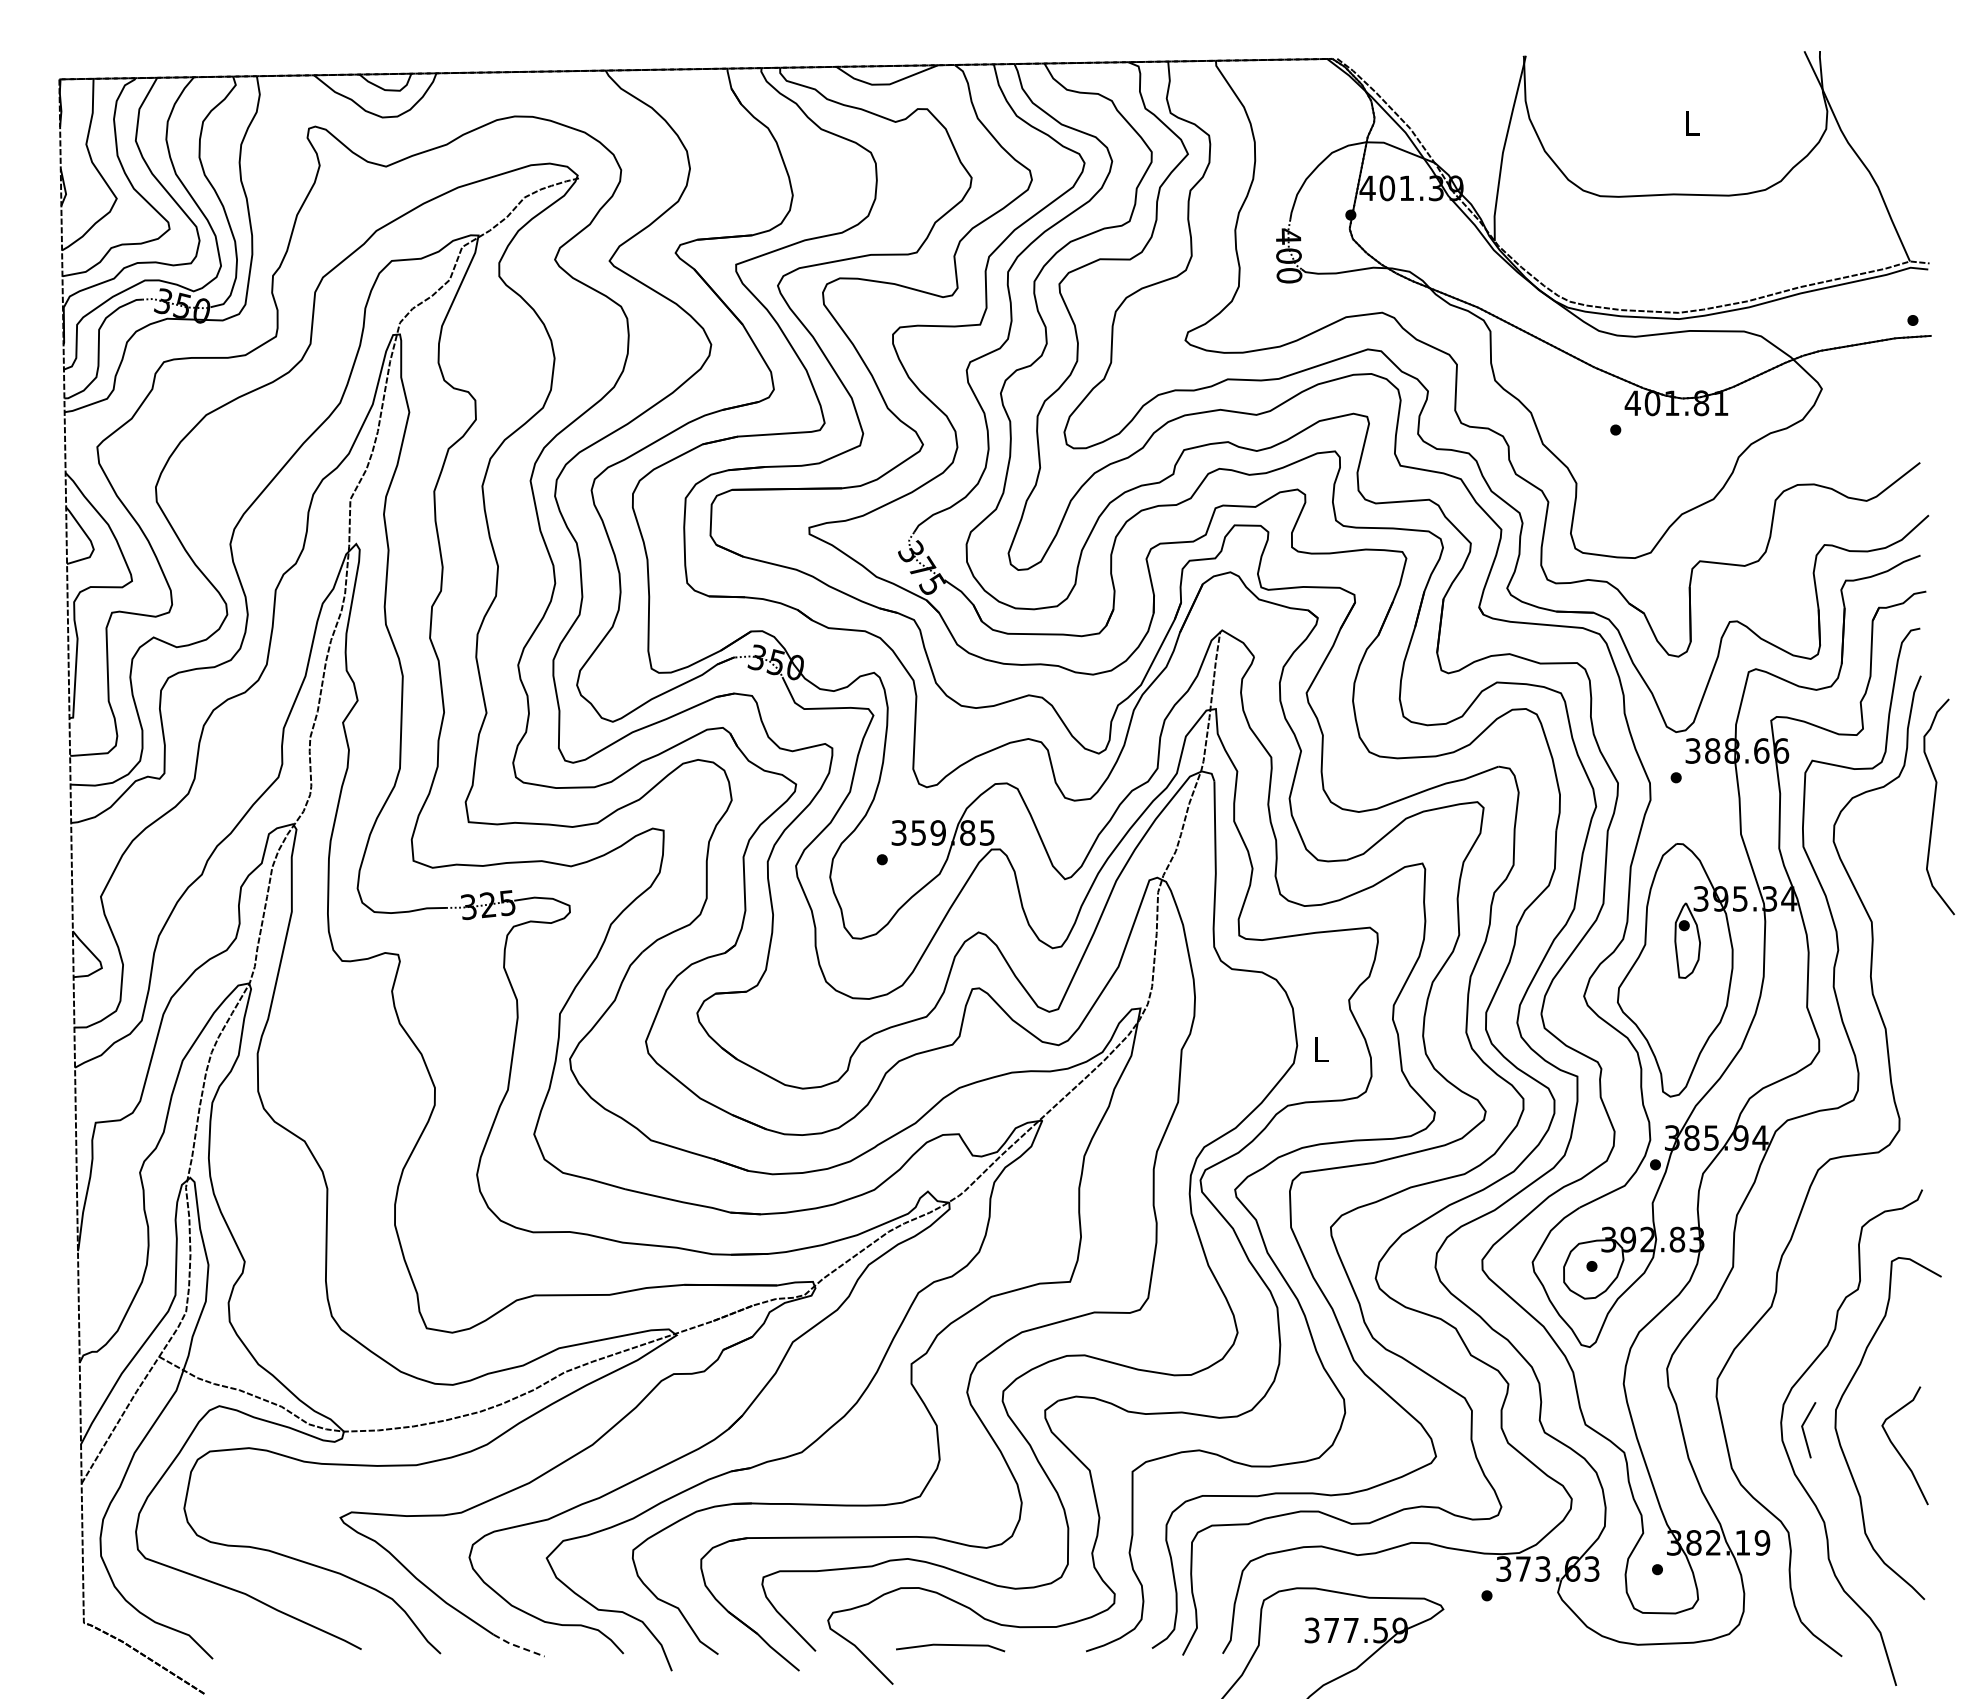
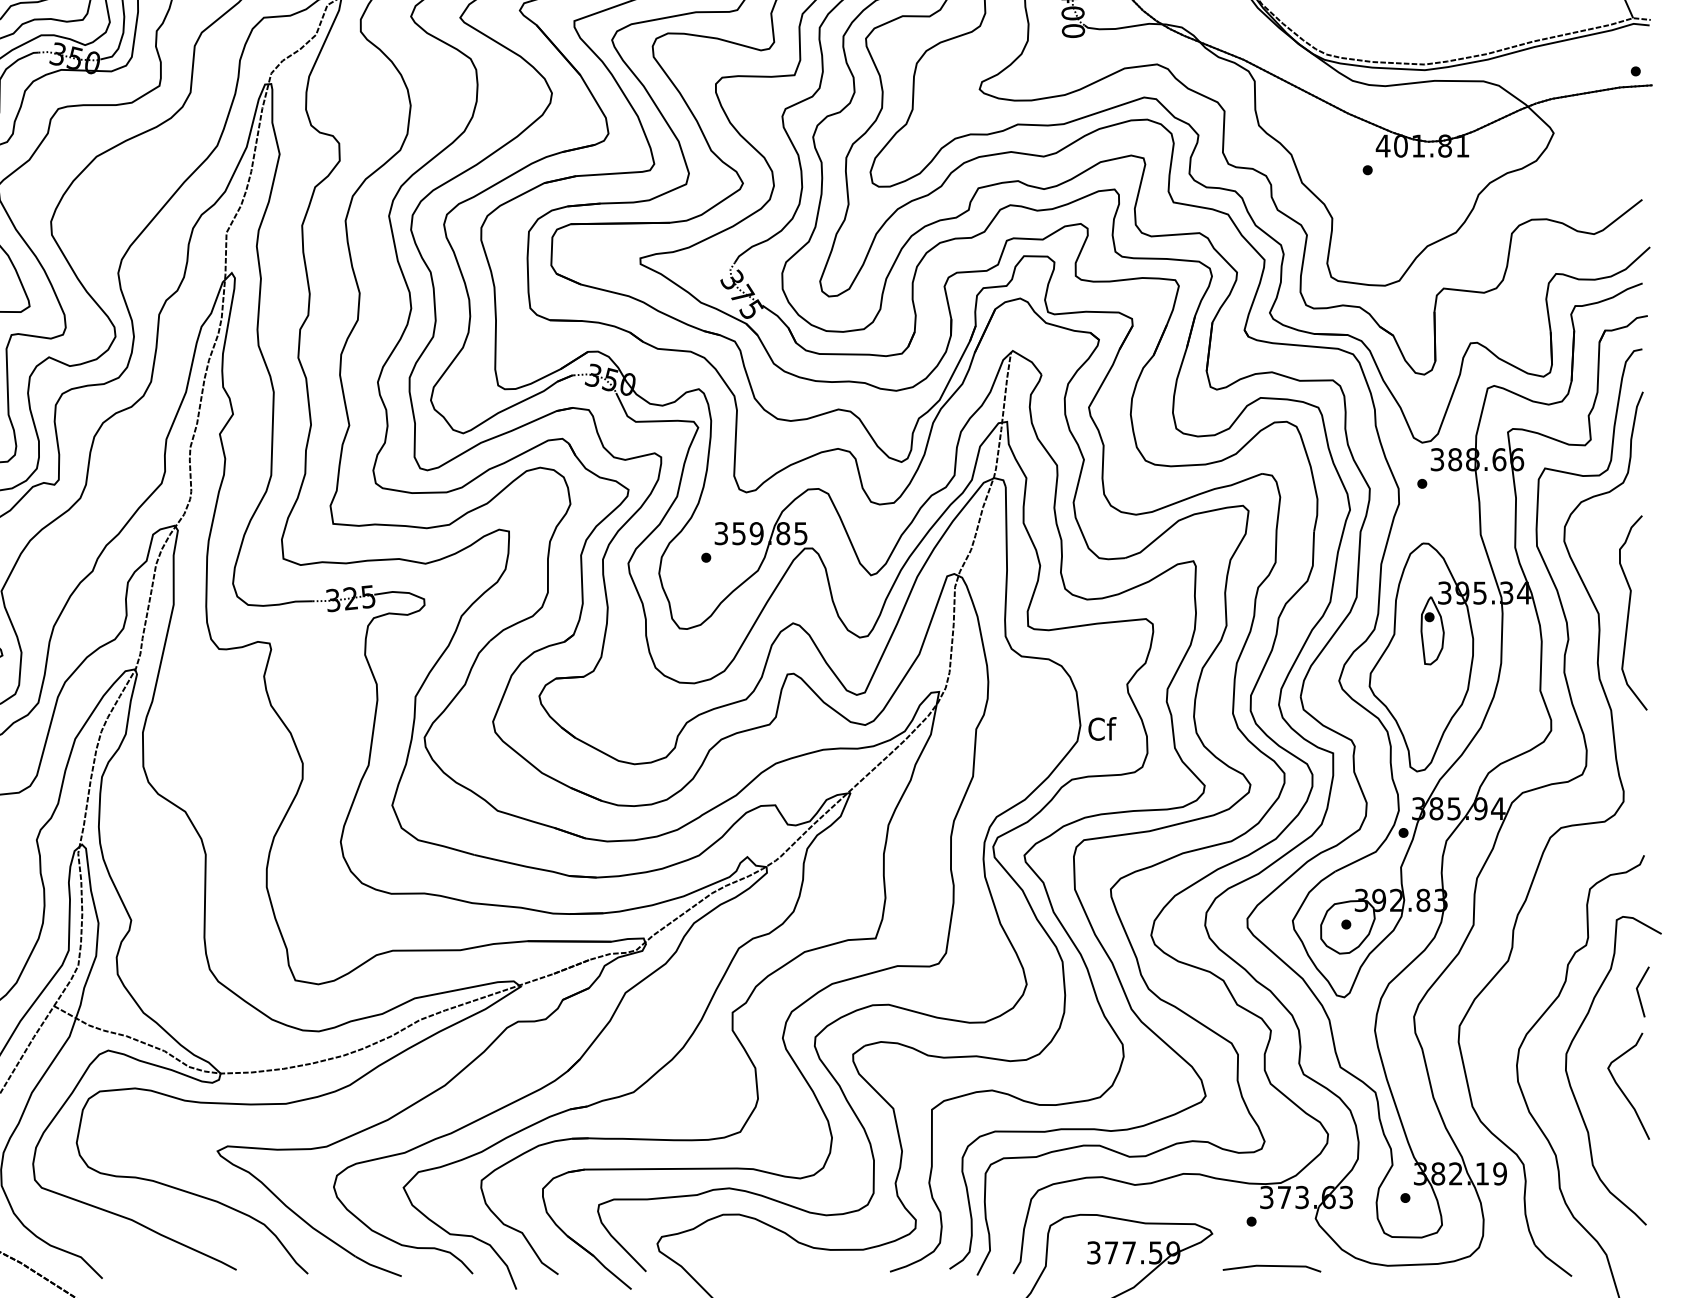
curve: (1934, 806) -> (1629, 612), moved
text: (1321, 1049) -> (1102, 728), L -> Cf
line: (1804, 1430) -> (1639, 992), moved
line: (950, 1645) -> (1271, 1266), moved
line: (517, 1646) -> (377, 1267), dashed -> solid

